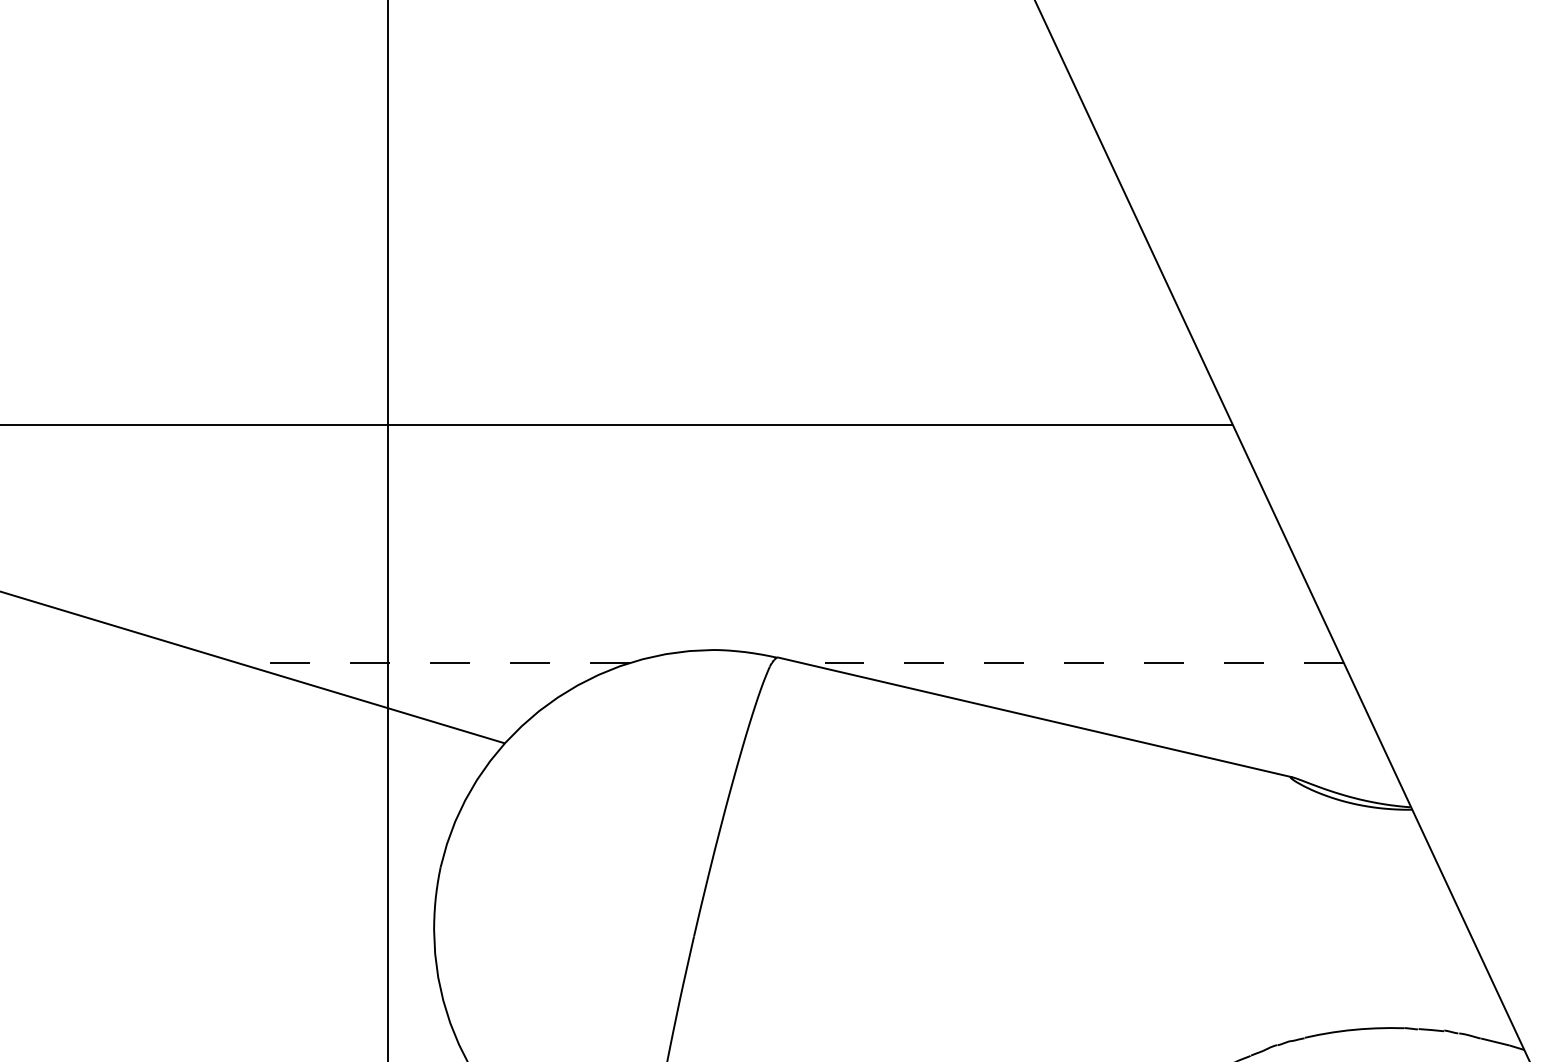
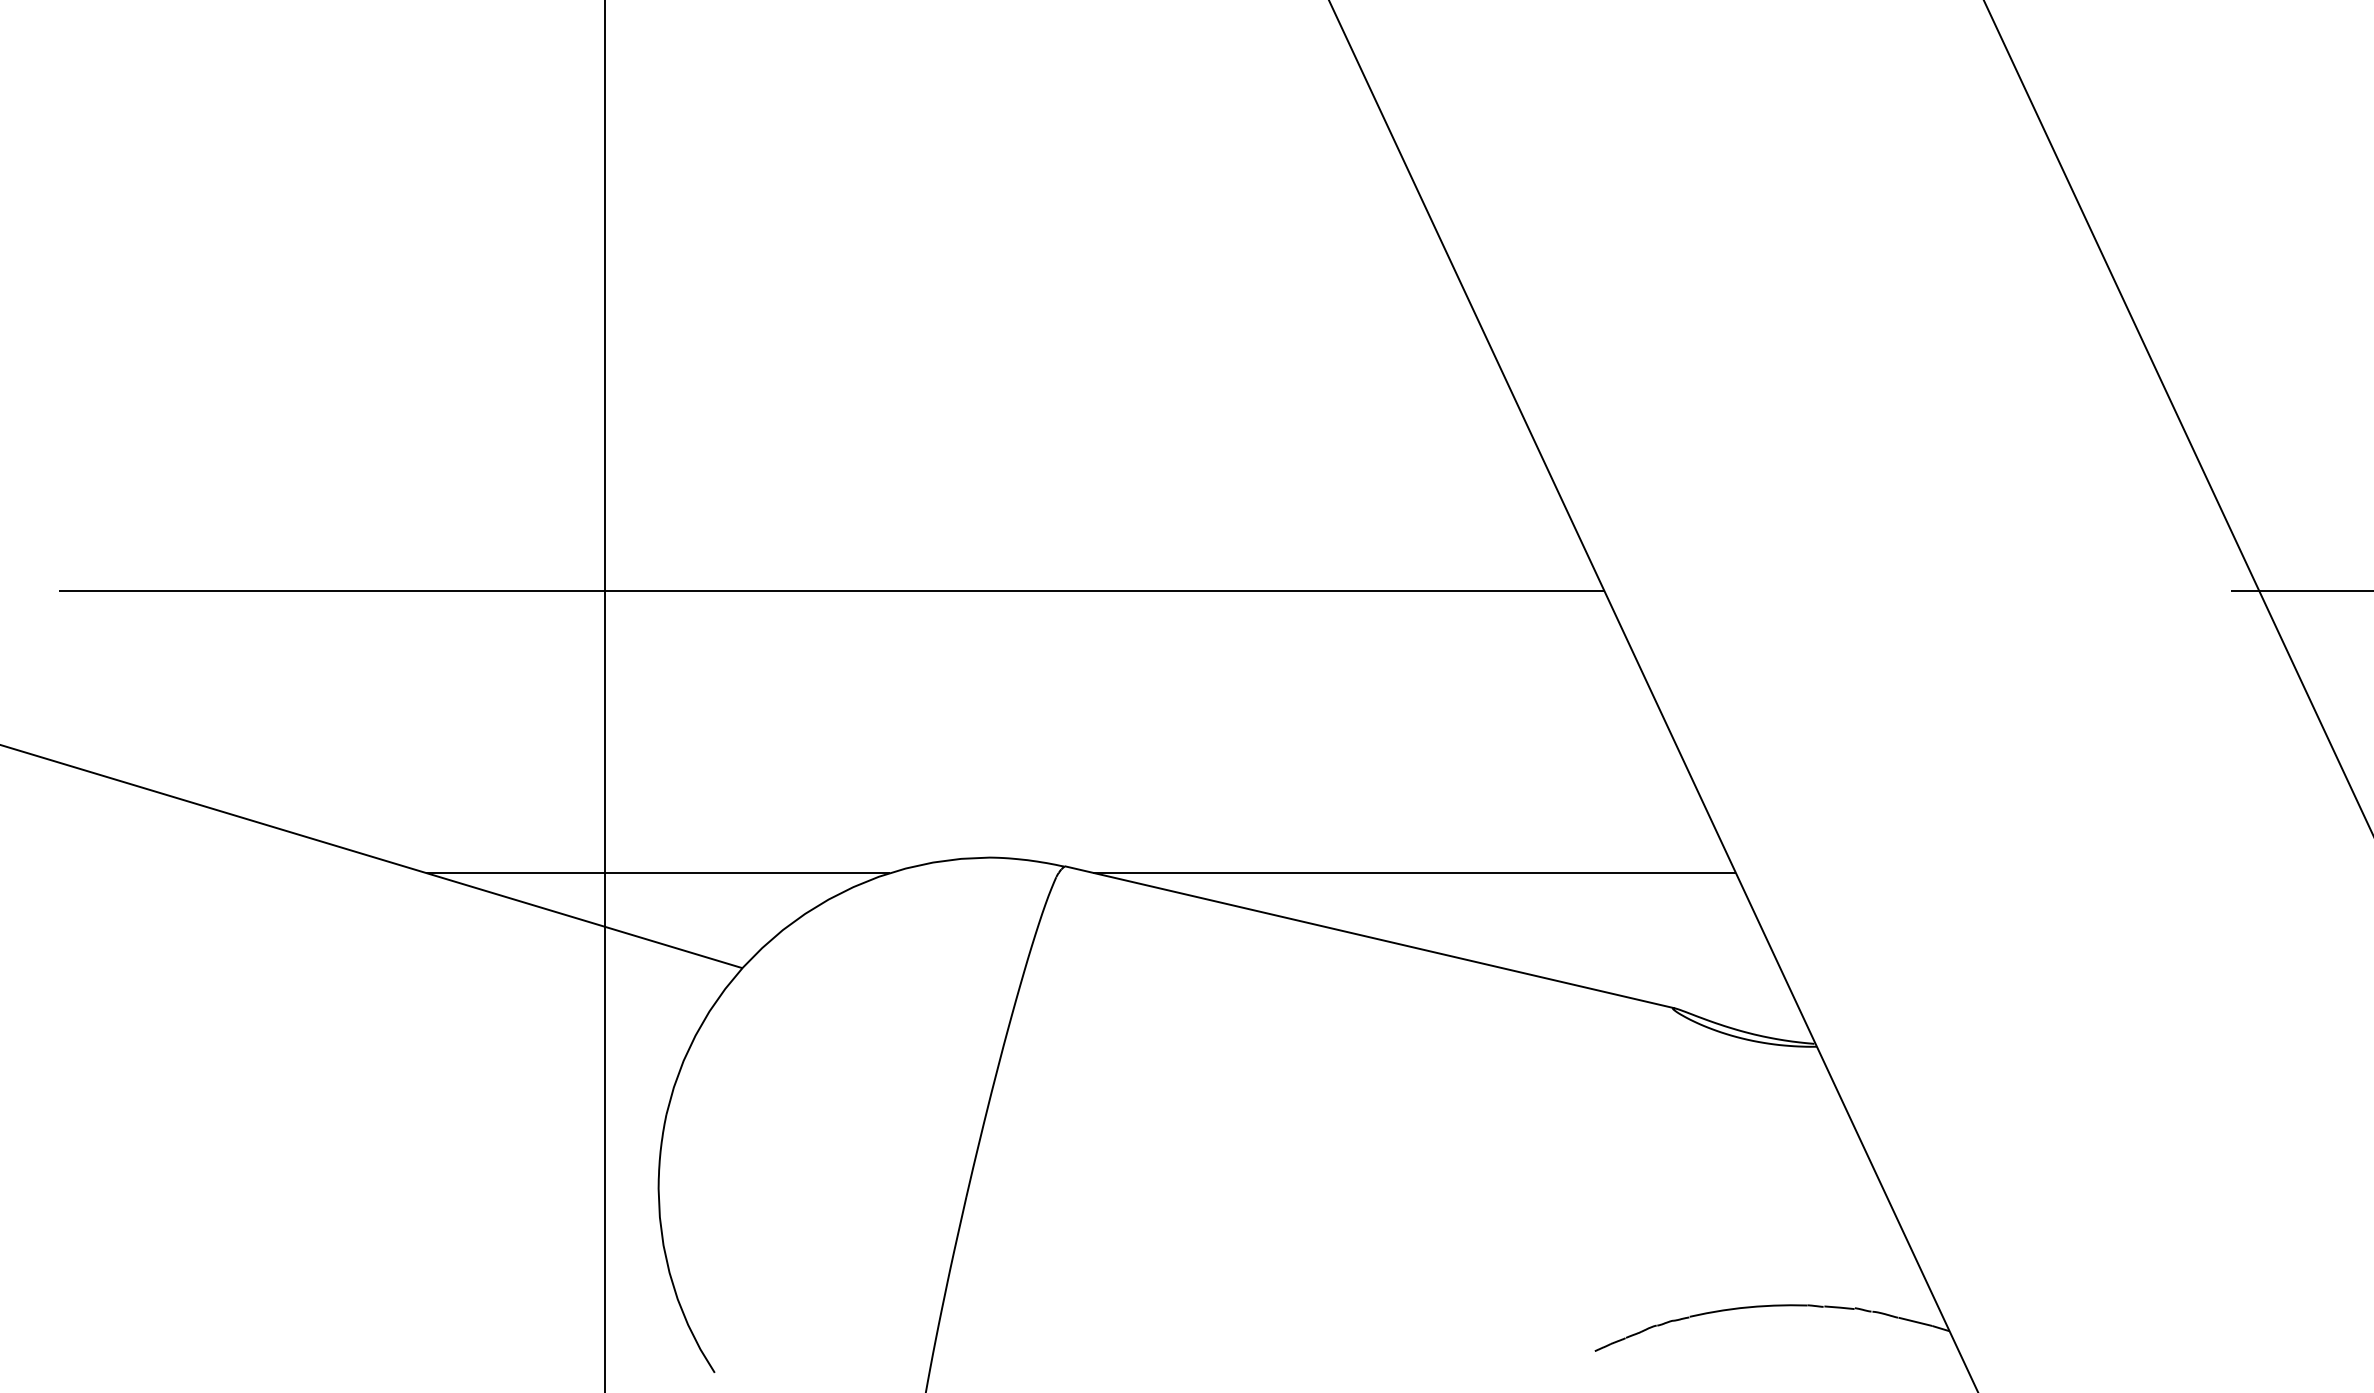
line: (433, 662) -> (657, 872), dashed -> solid
line: (1072, 662) -> (1414, 872), dashed -> solid

